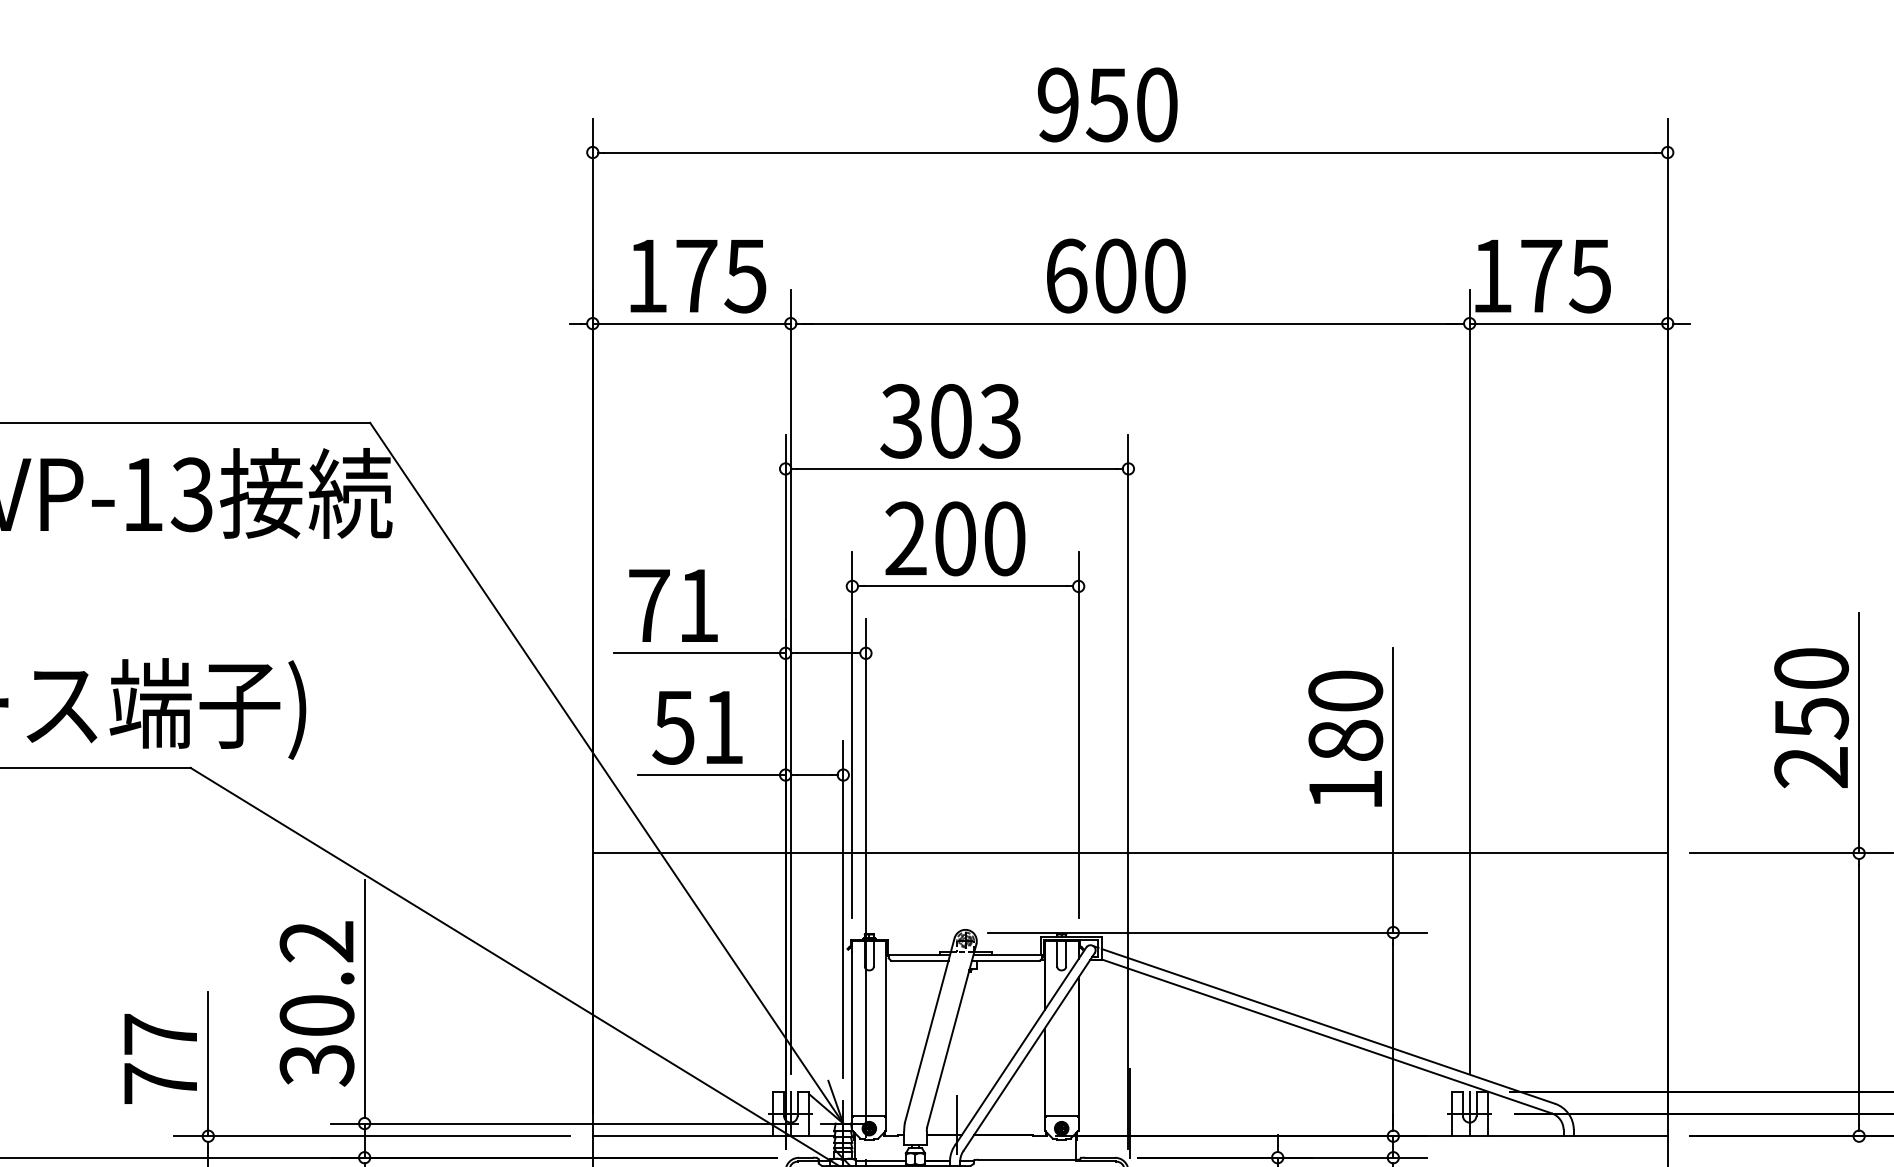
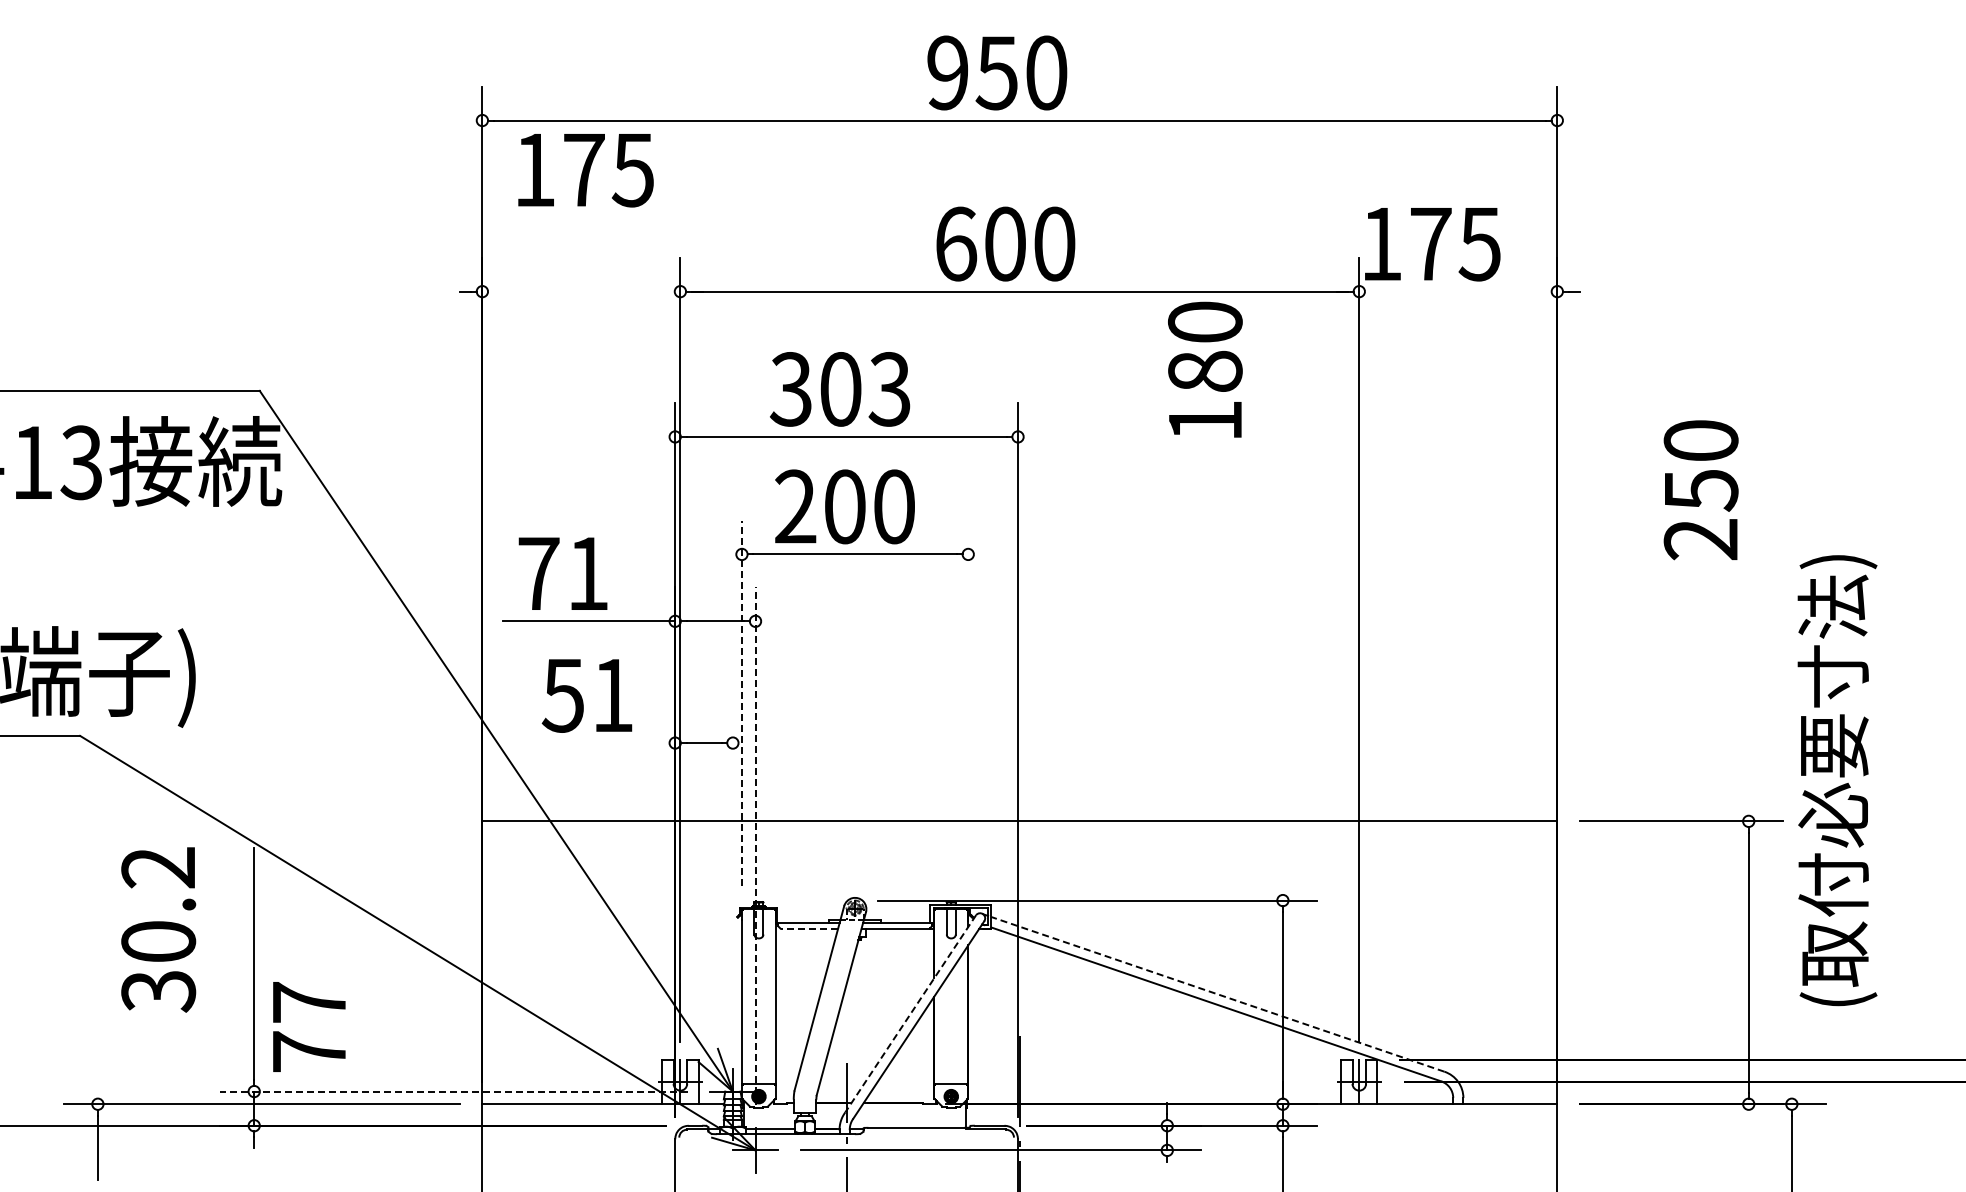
text: (697, 276) -> (585, 170), moved
line: (691, 323) -> (581, 291), removed
line: (1568, 323) -> (1458, 291), removed
text: (1810, 718) -> (1700, 490), moved
line: (1858, 733) -> (1748, 701), removed
line: (851, 735) -> (741, 703), solid -> dashed
line: (1078, 735) -> (968, 703), removed
text: (1345, 738) -> (1205, 369), moved
line: (711, 775) -> (601, 743), removed
line: (1392, 789) -> (1282, 757), removed
line: (865, 878) -> (755, 846), solid -> dashed
line: (842, 909) -> (732, 877), removed
line: (919, 960) -> (809, 928), solid -> dashed
text: (316, 1003) -> (158, 929), moved
line: (1327, 1026) -> (1217, 994), solid -> dashed
line: (1020, 1046) -> (910, 1014), solid -> dashed
text: (160, 1058) -> (309, 1026), moved
line: (207, 1063) -> (97, 1031), removed
line: (563, 1123) -> (453, 1091), solid -> dashed

